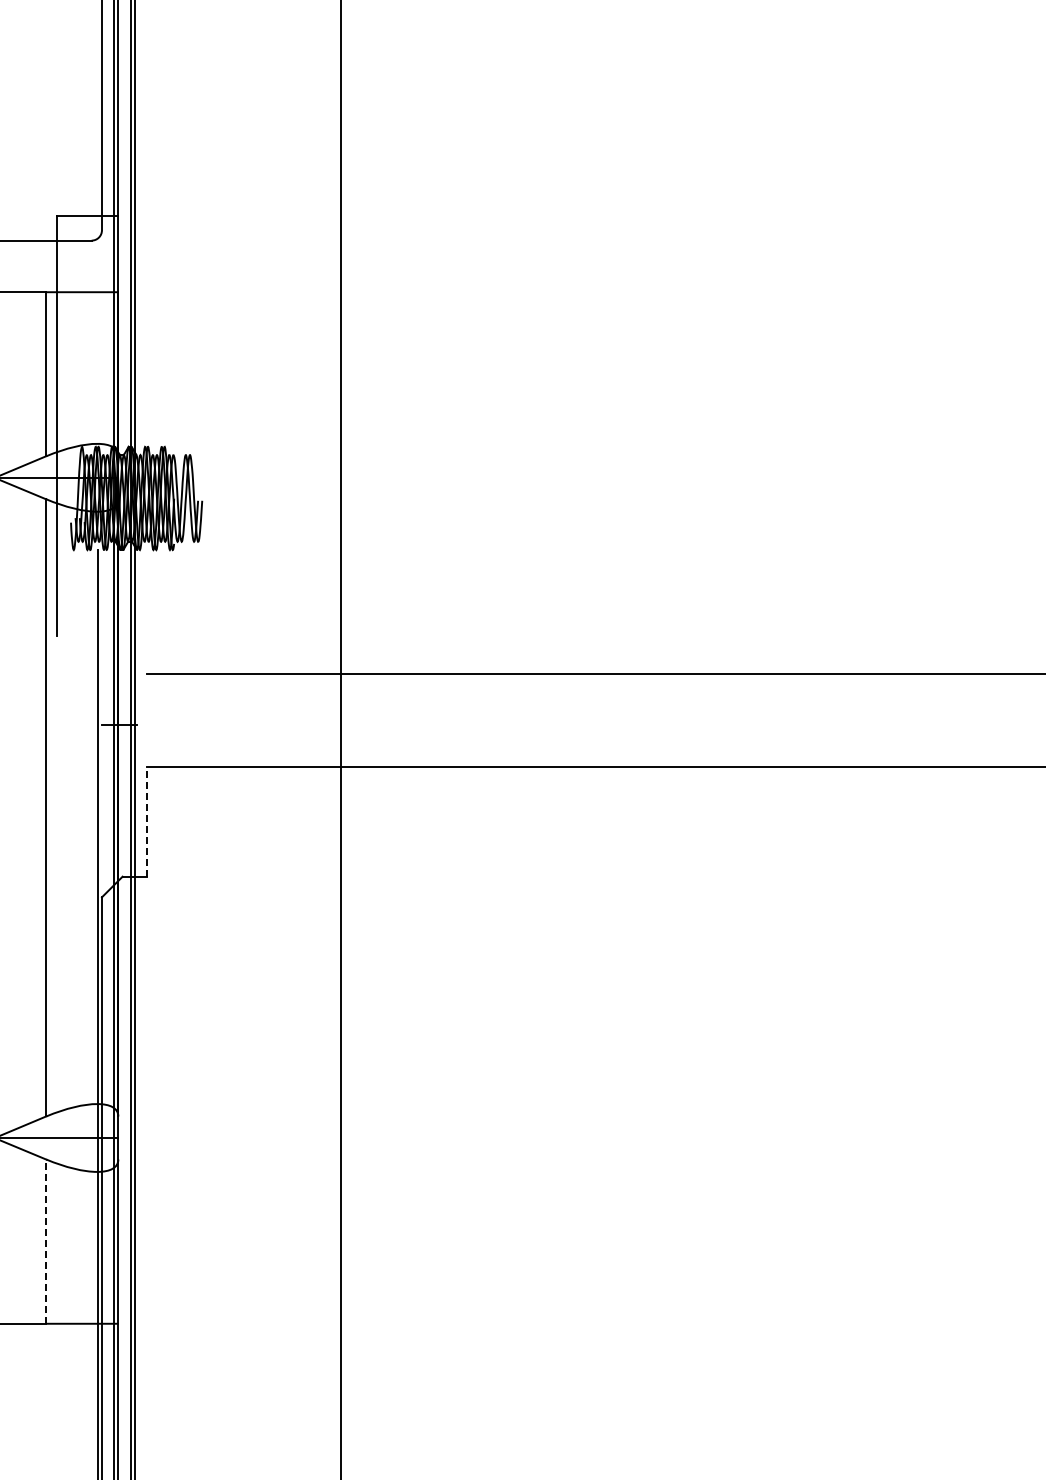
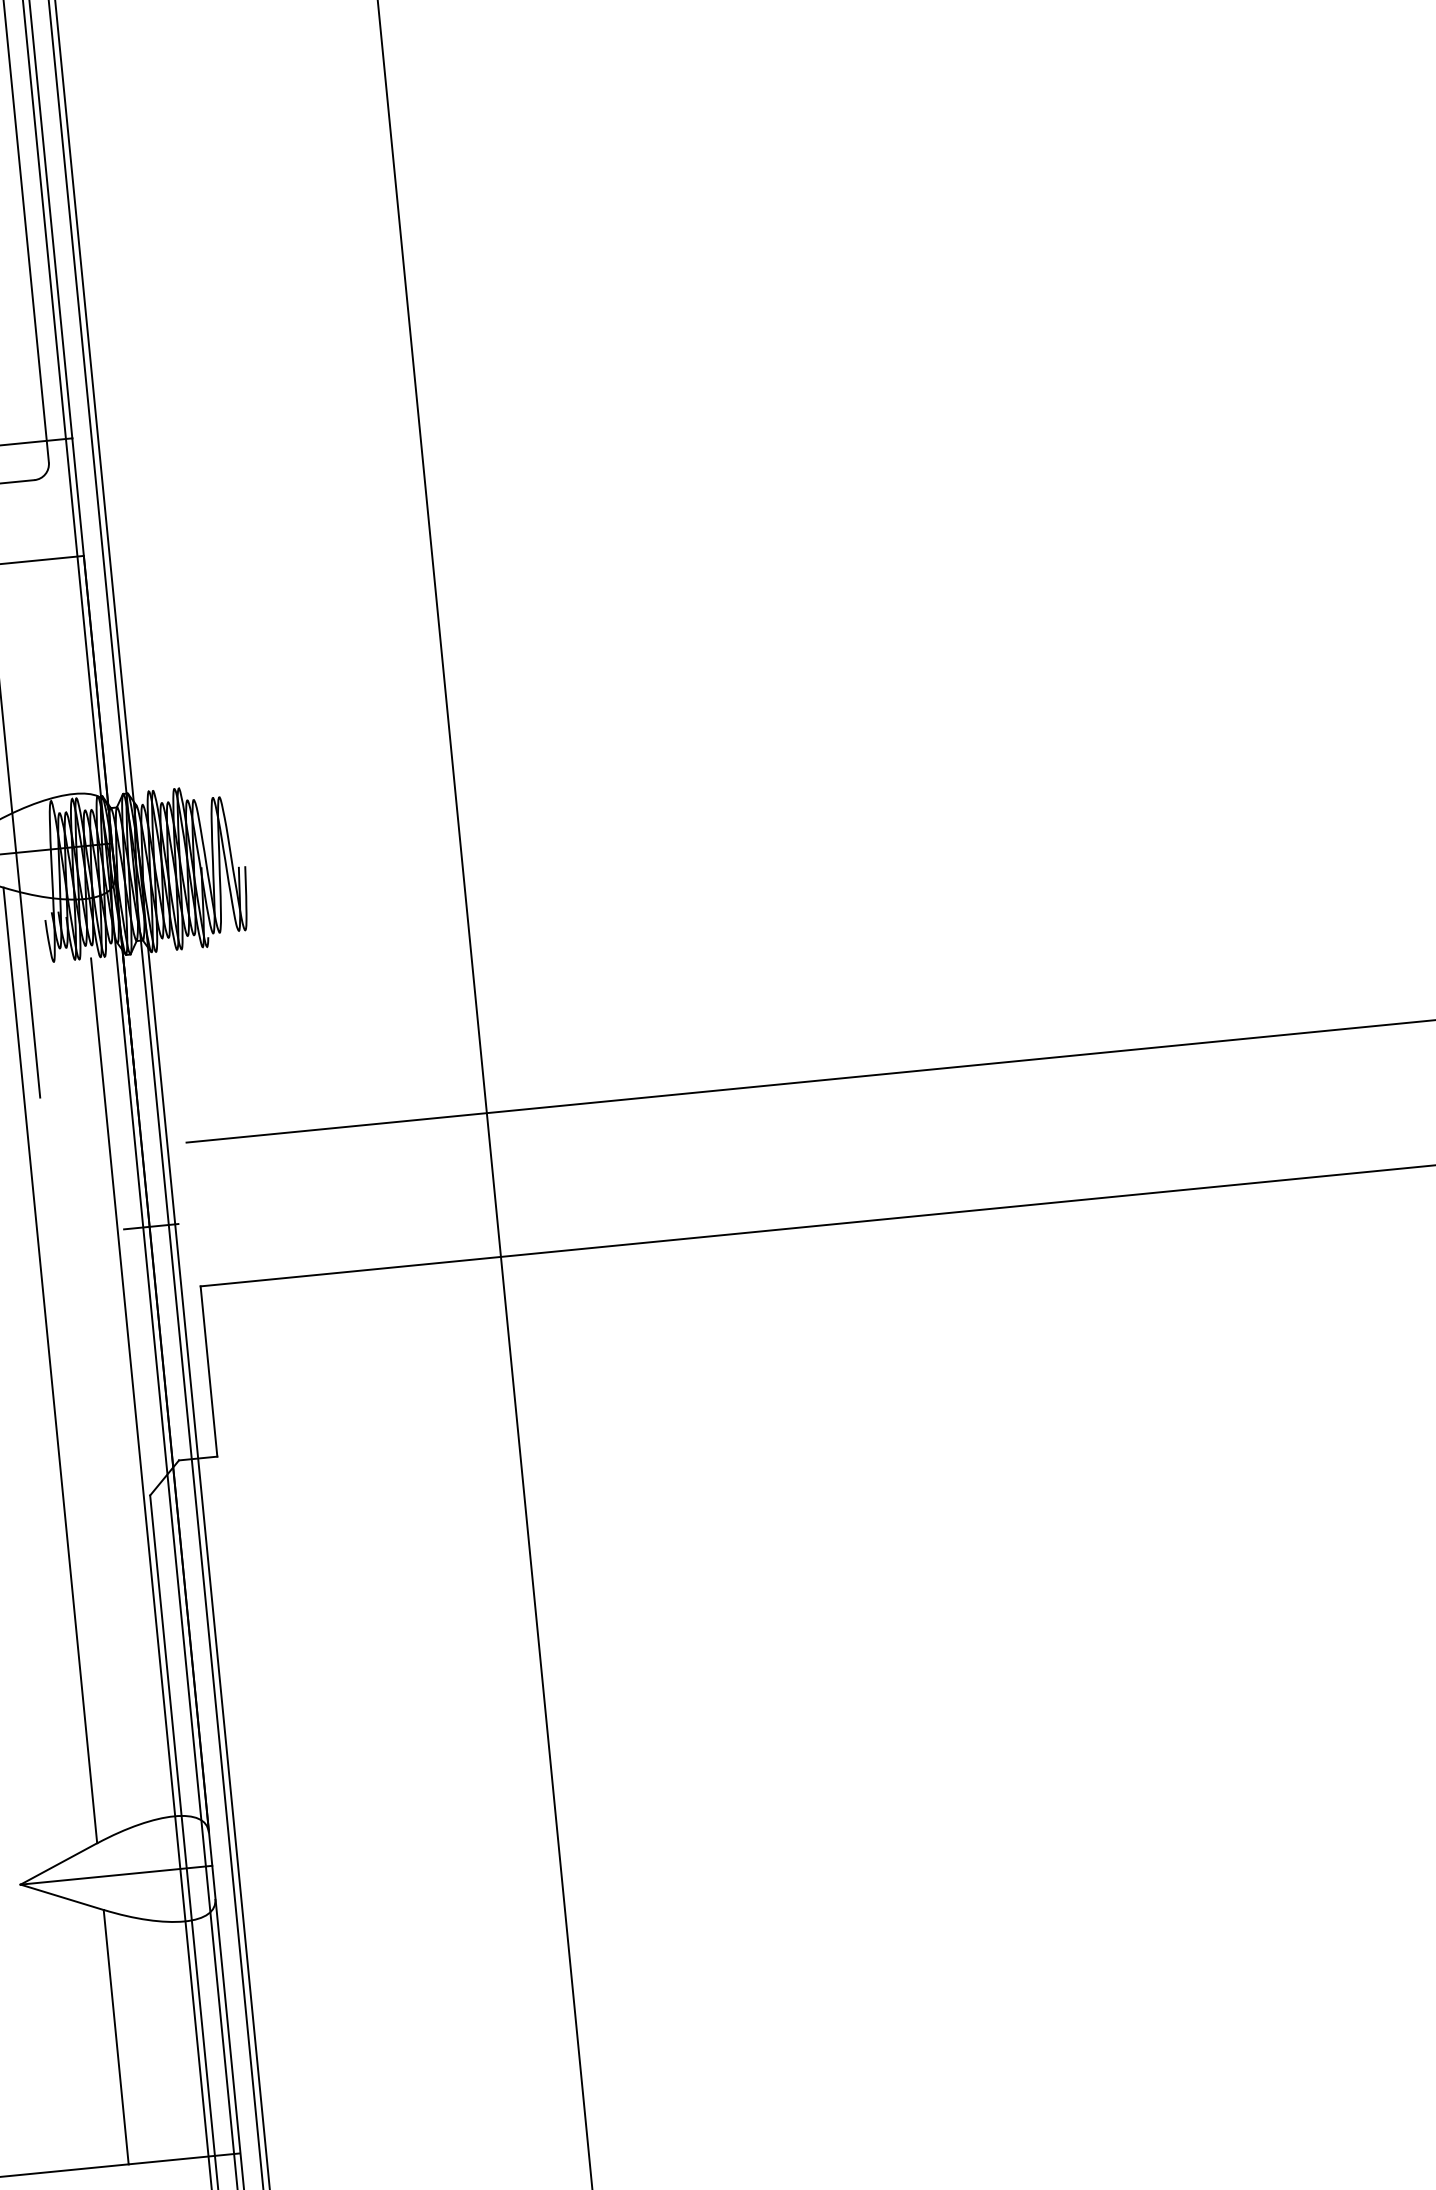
line: (147, 821) -> (209, 1371), dashed -> solid
line: (46, 1241) -> (116, 2036), dashed -> solid

